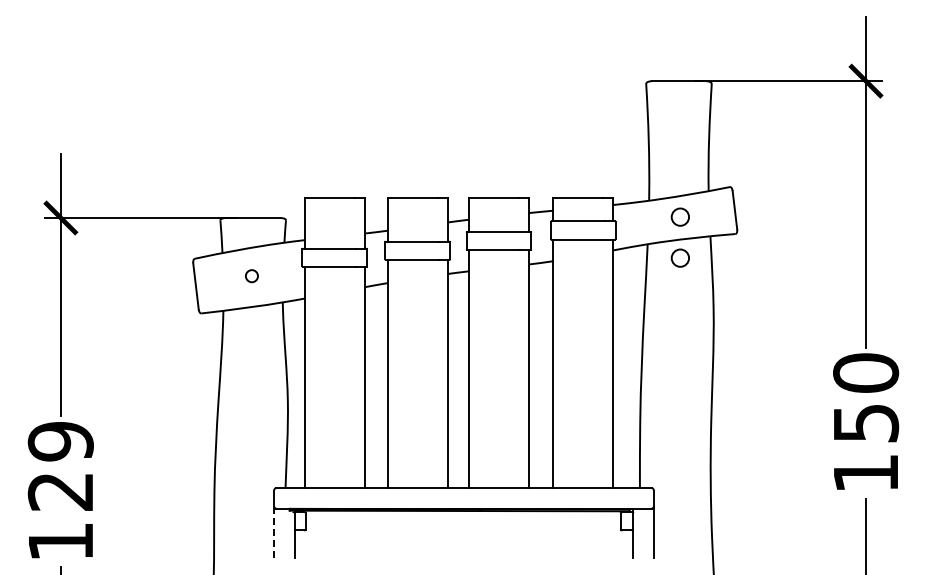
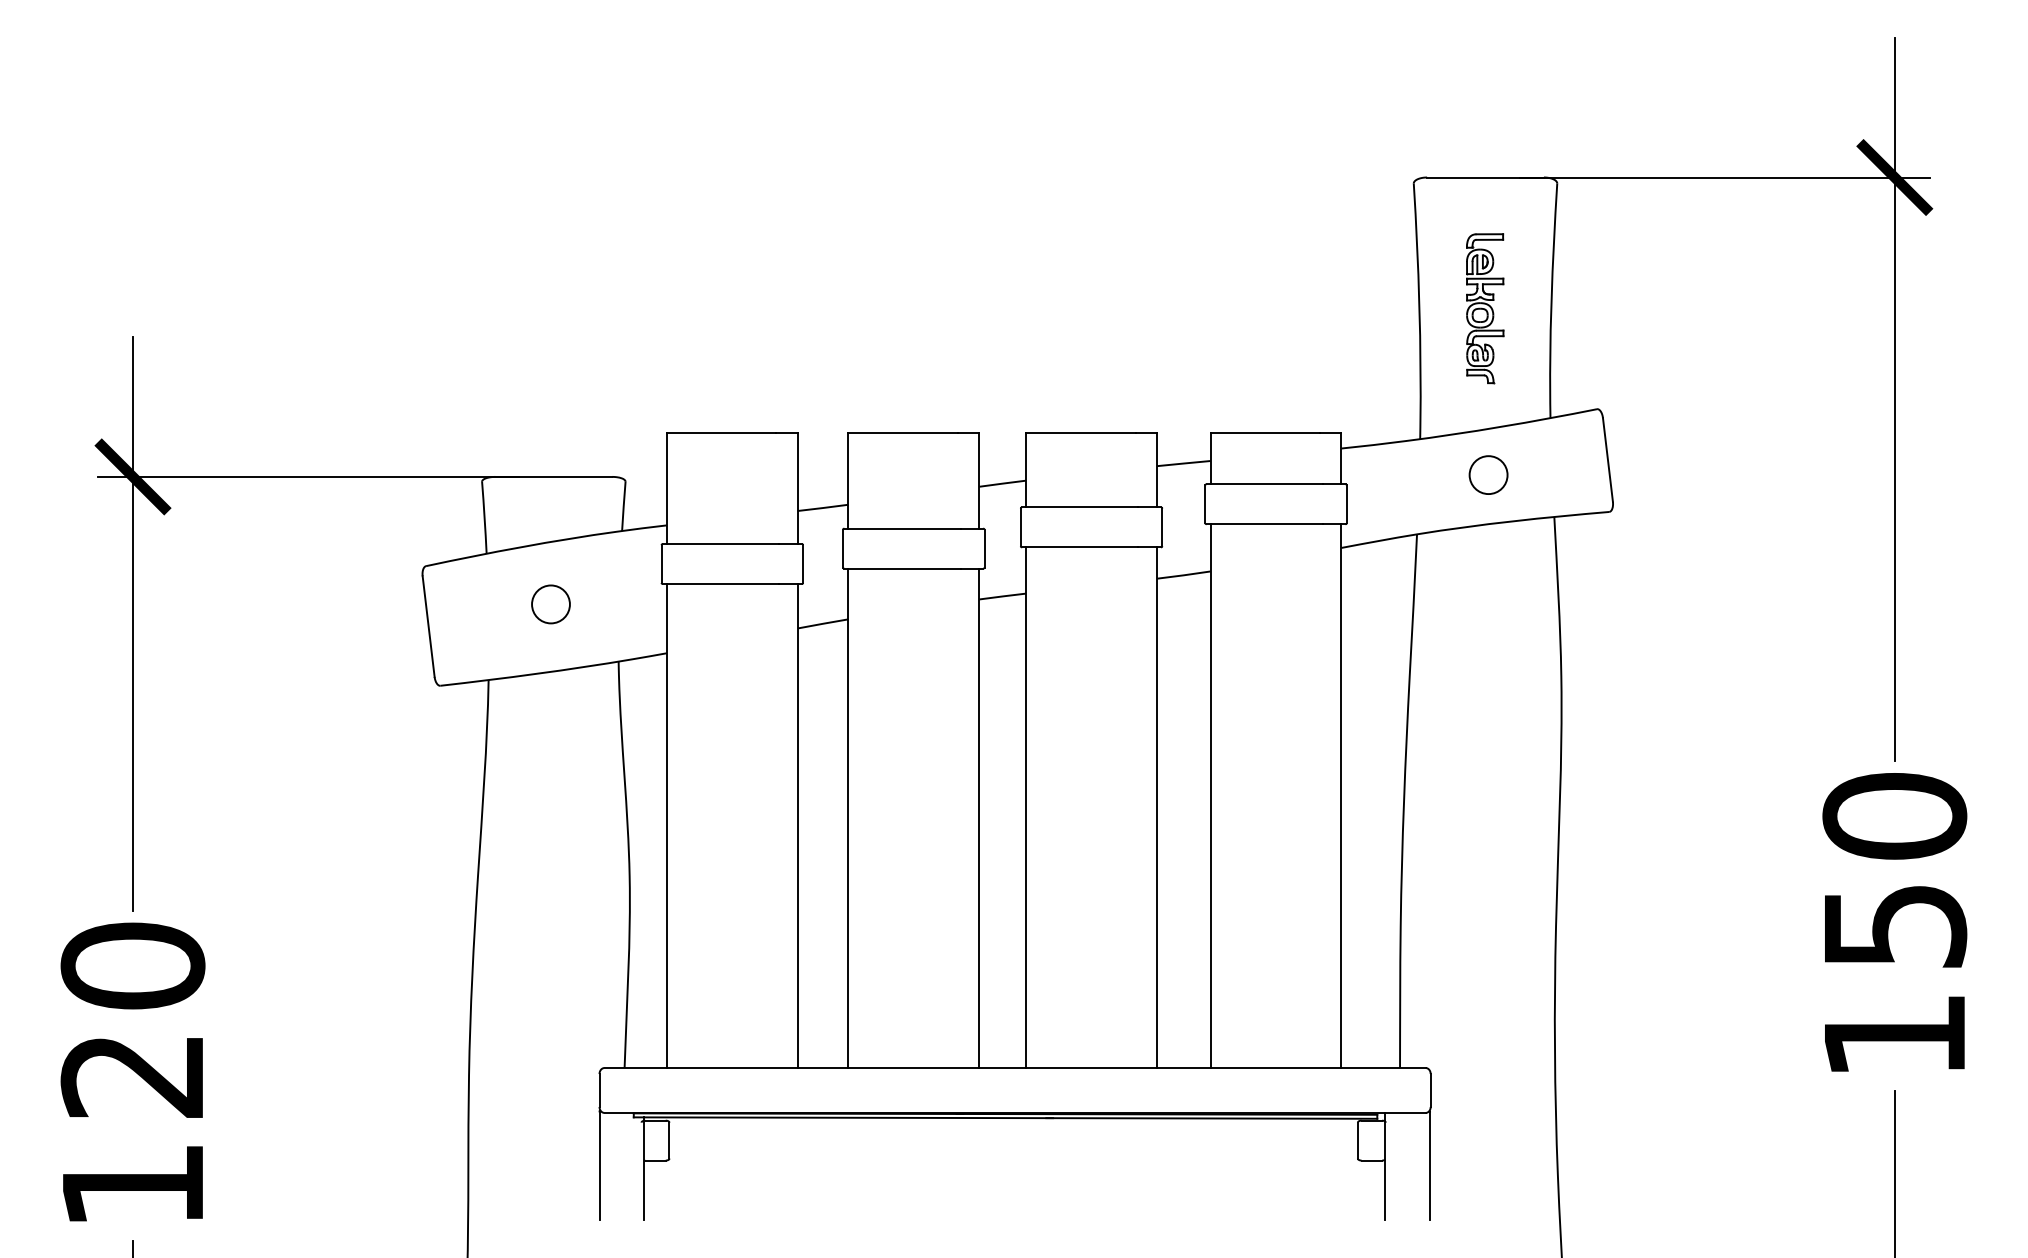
part: (678, 141) -> (1484, 309), added
circle: (679, 257) -> (1486, 563), removed
circle: (251, 275) -> (550, 602), size x1.43
text: (60, 441) -> (132, 965), 129 -> 120
line: (274, 533) -> (600, 1167), dashed -> solid

